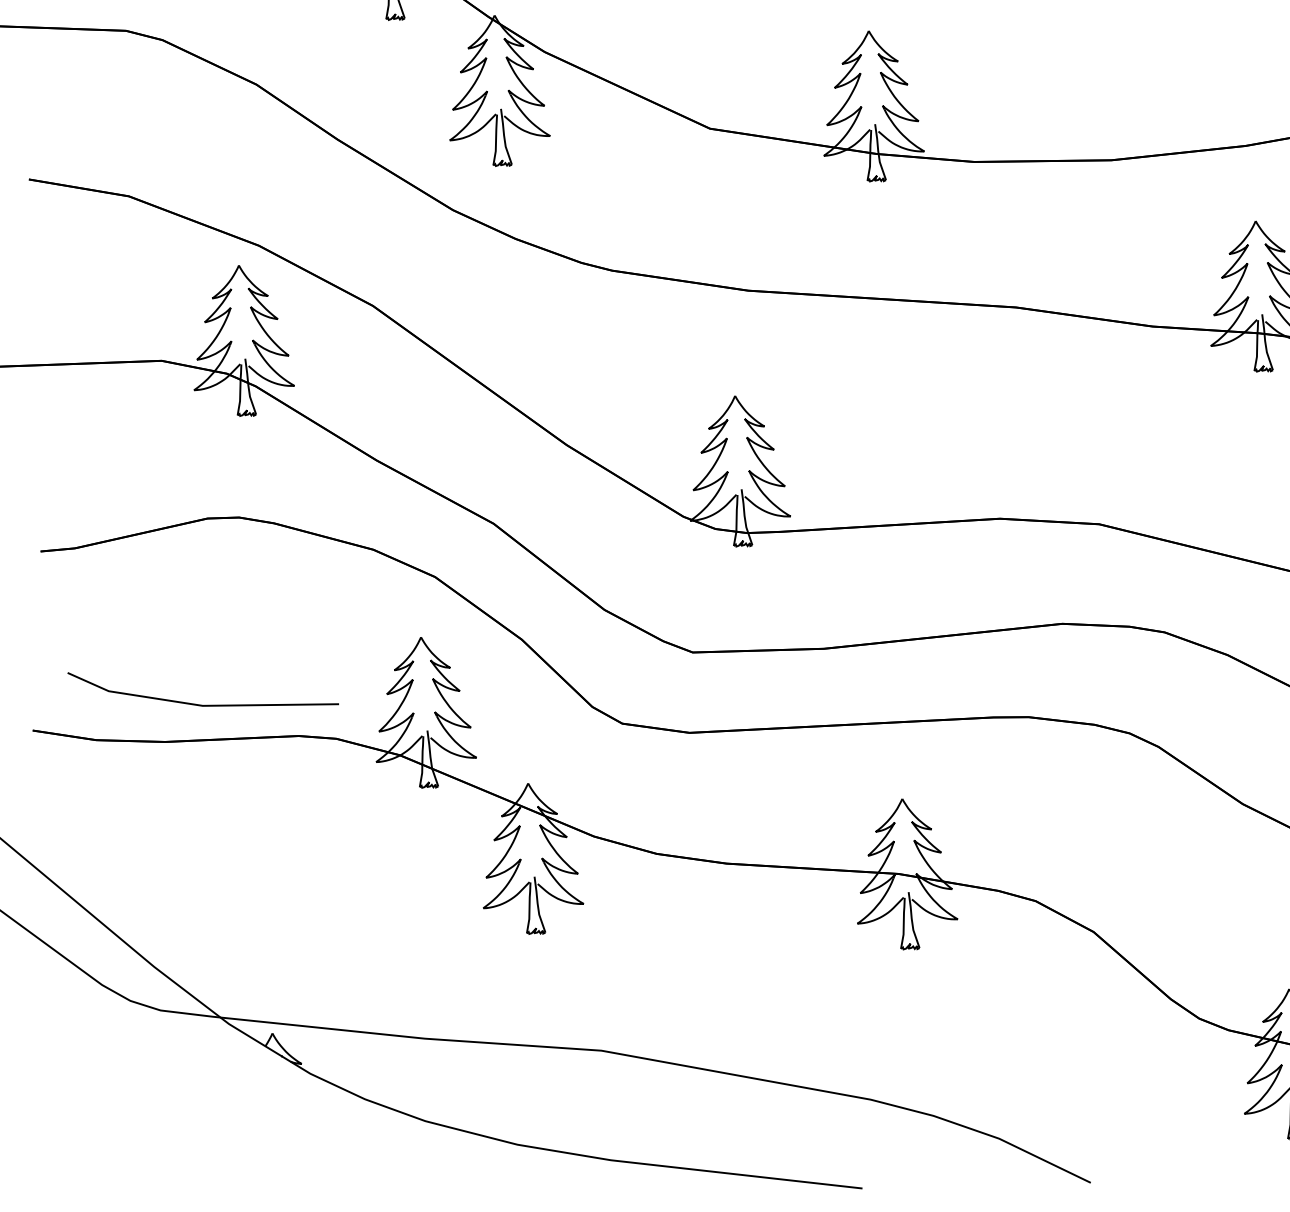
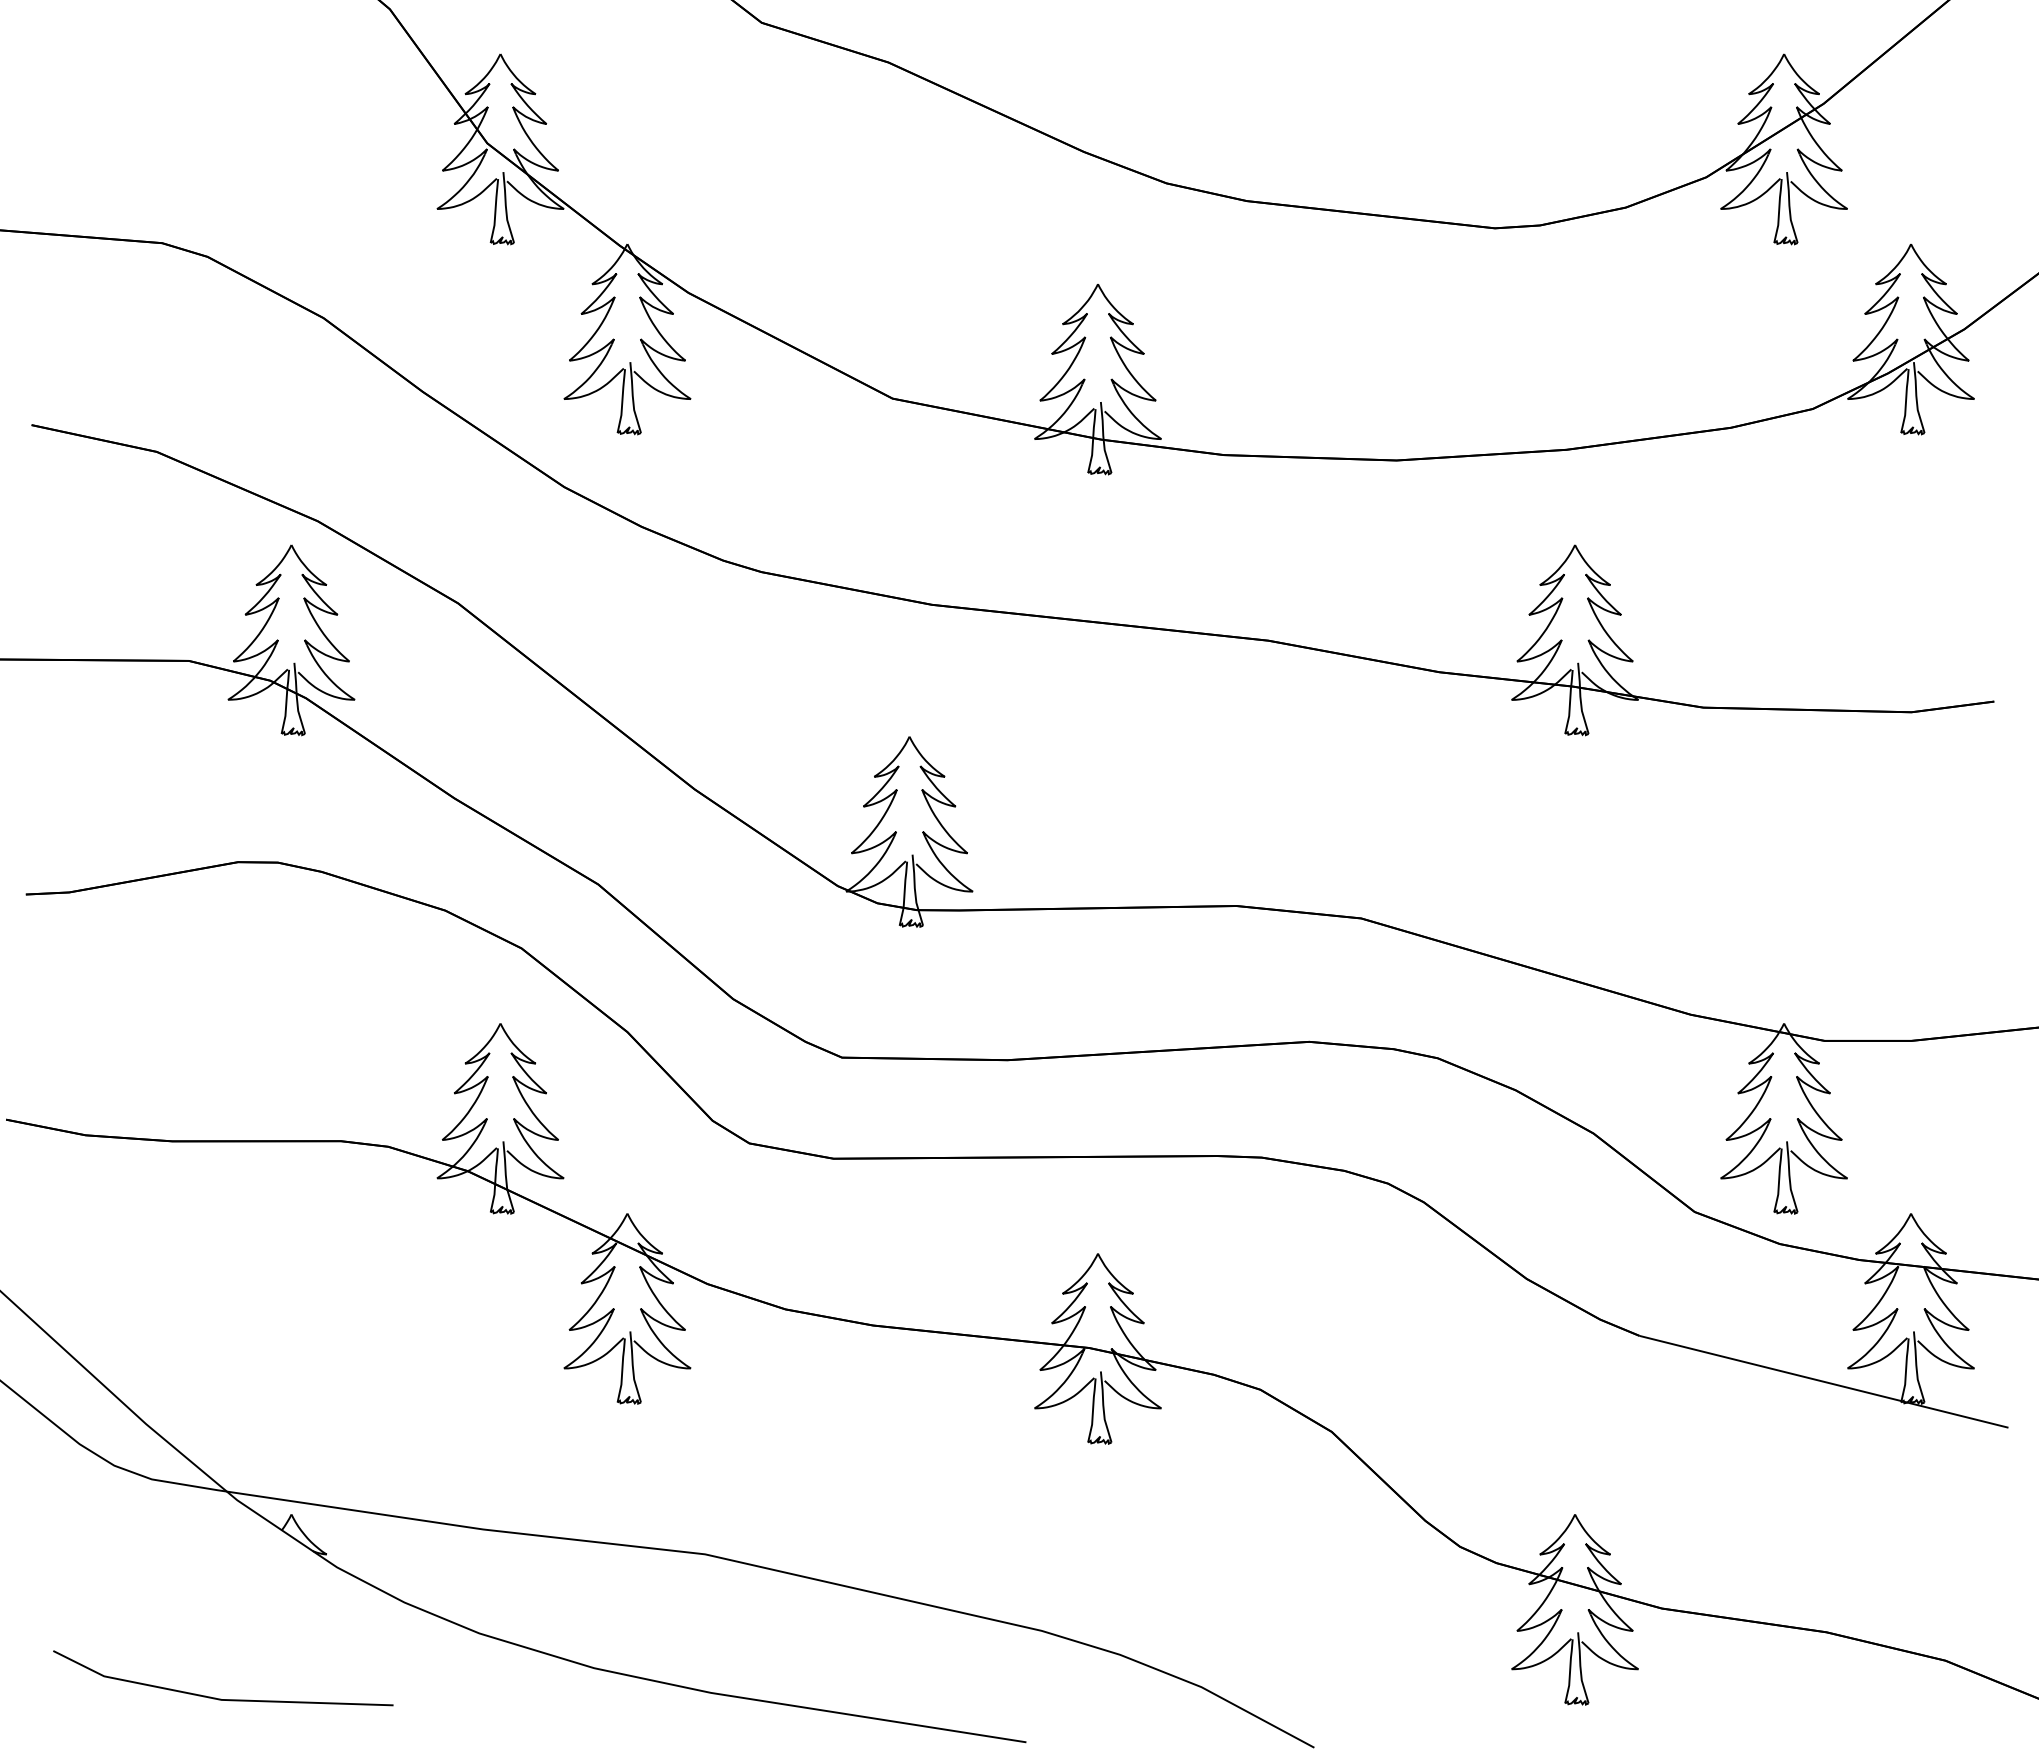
line: (201, 704) -> (220, 1698), moved

